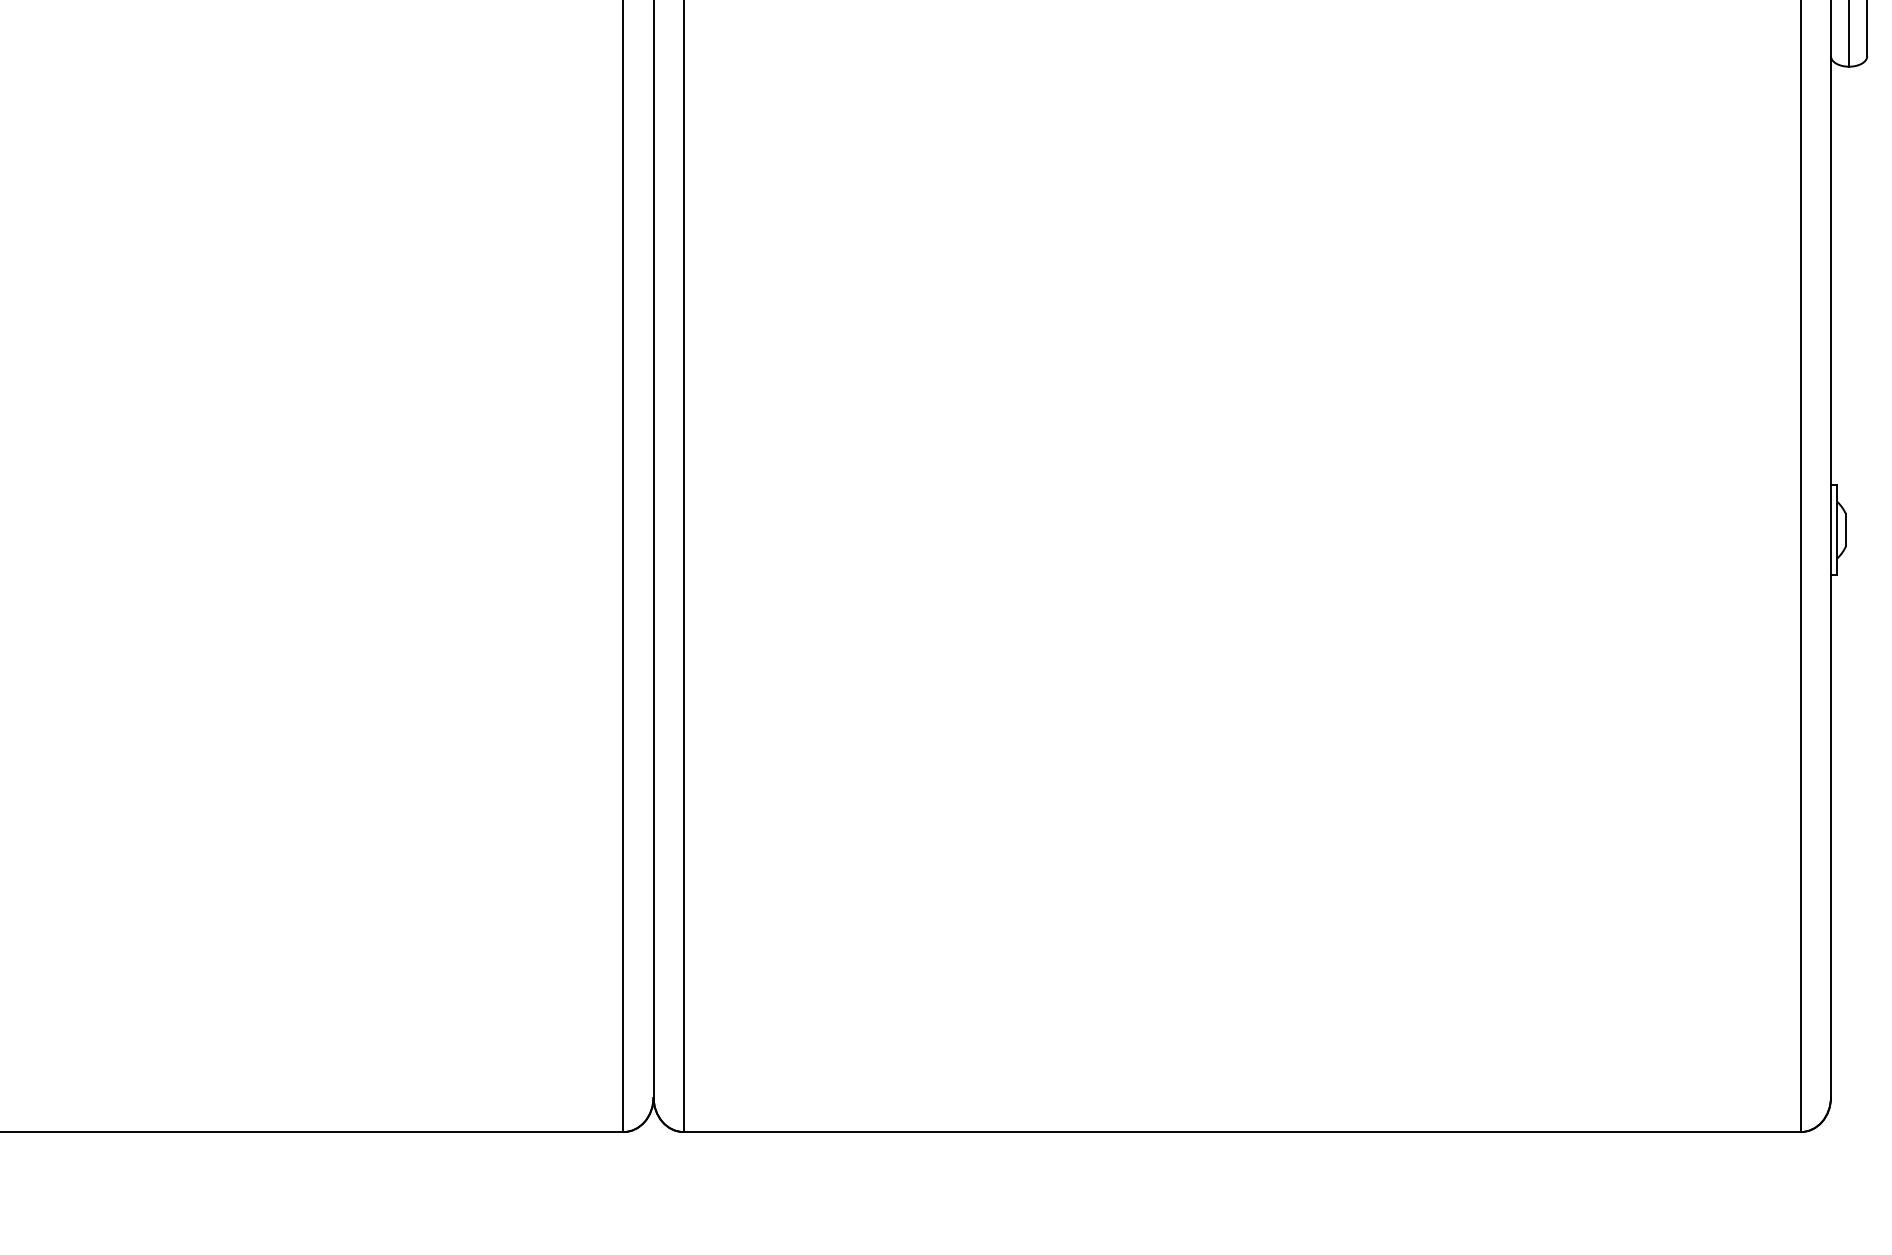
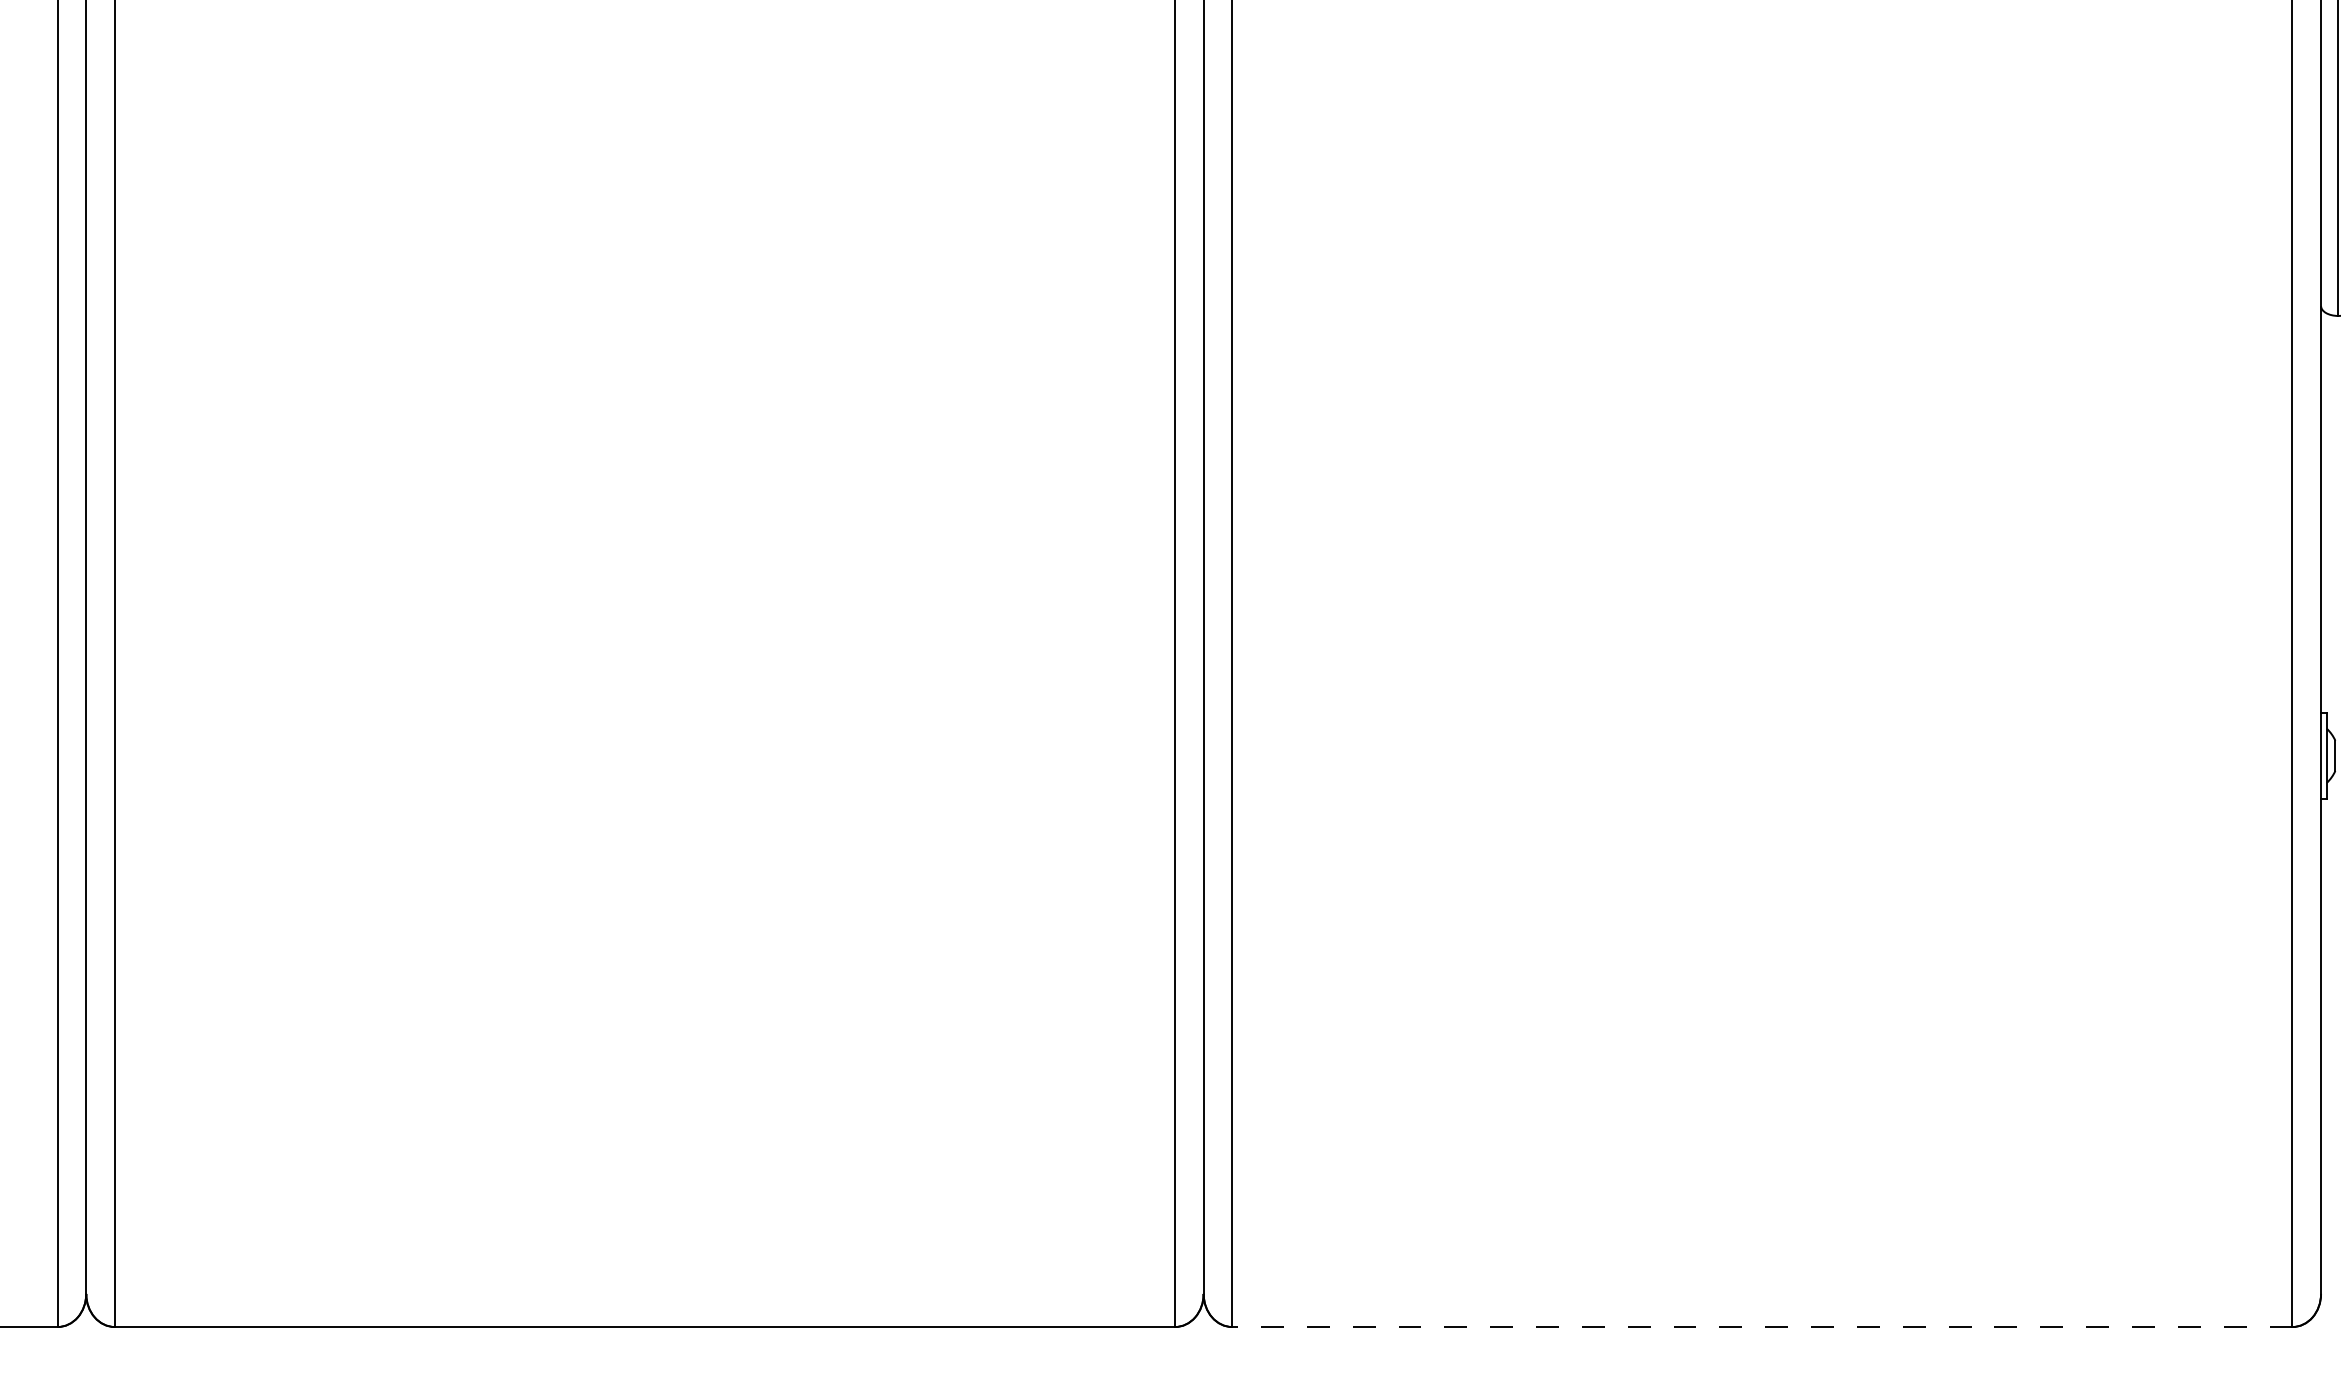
line: (1241, 1132) -> (1761, 1327), solid -> dashed

